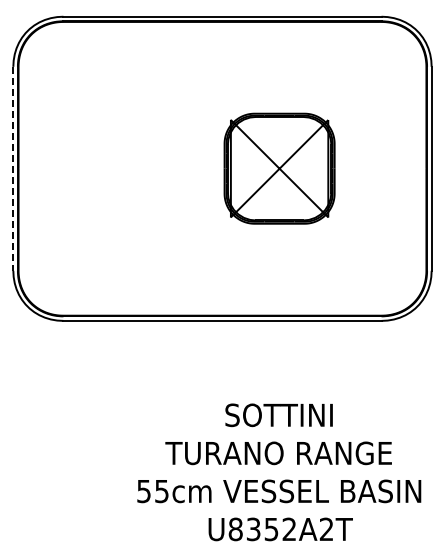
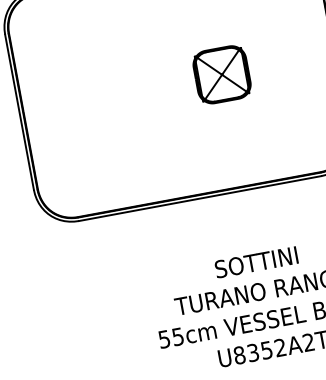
line: (13, 168) -> (19, 112), dashed -> solid
part: (279, 168) -> (222, 74), size x0.62

